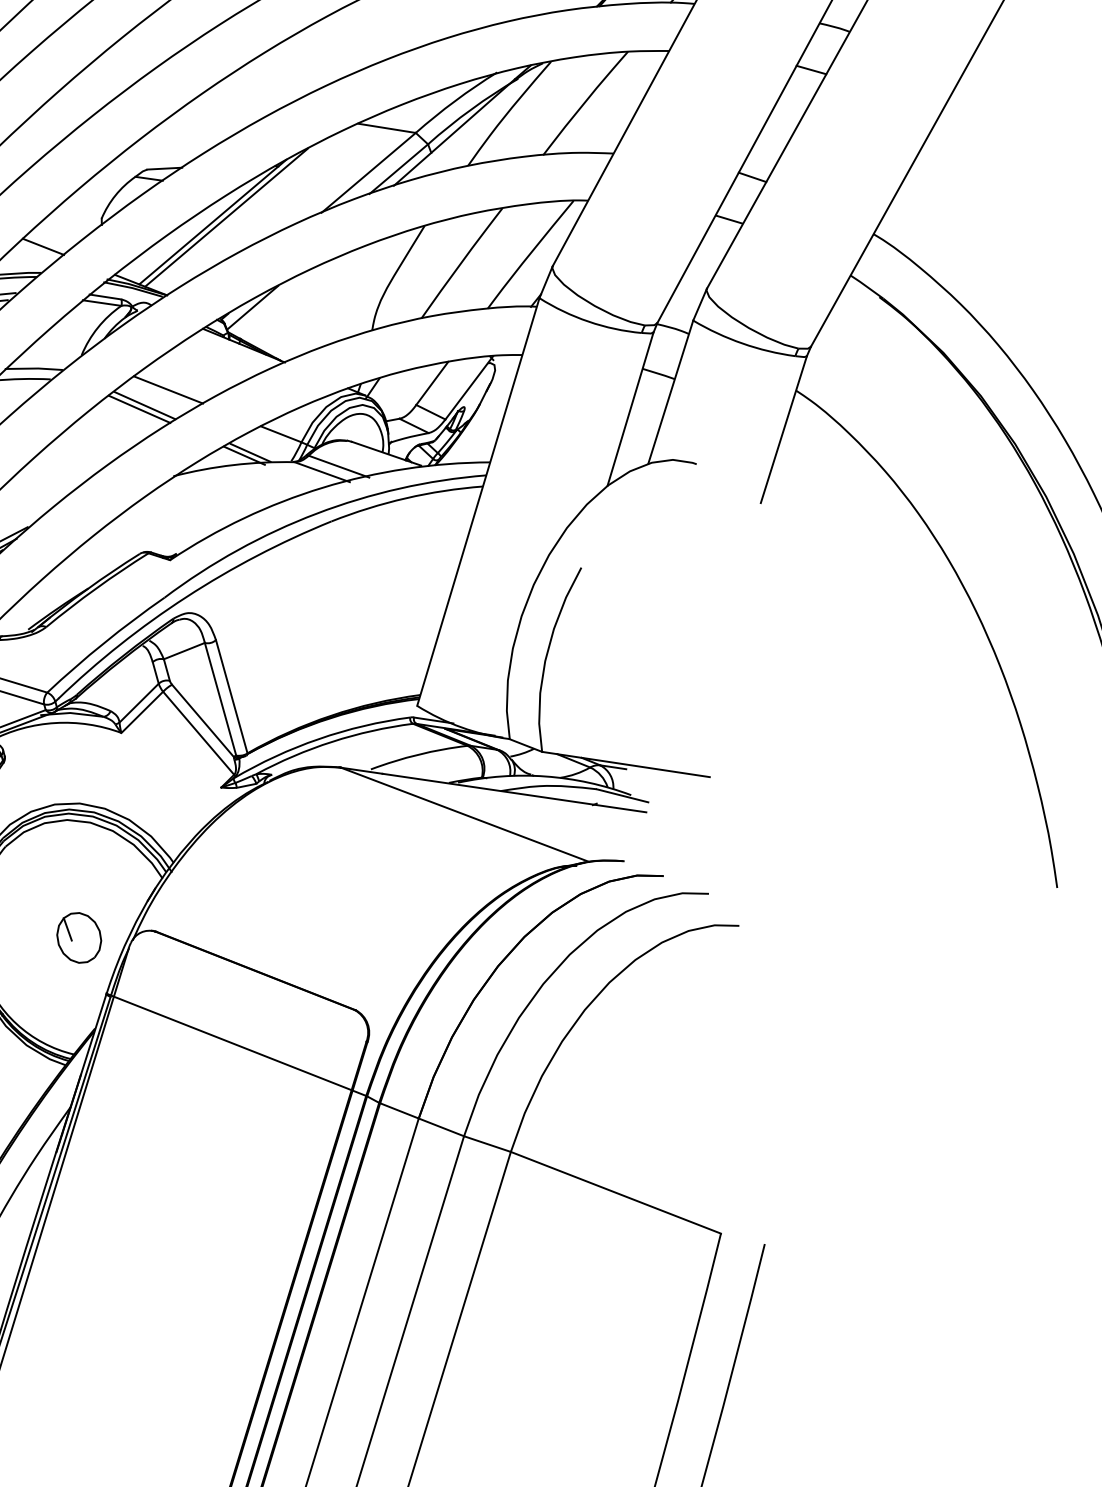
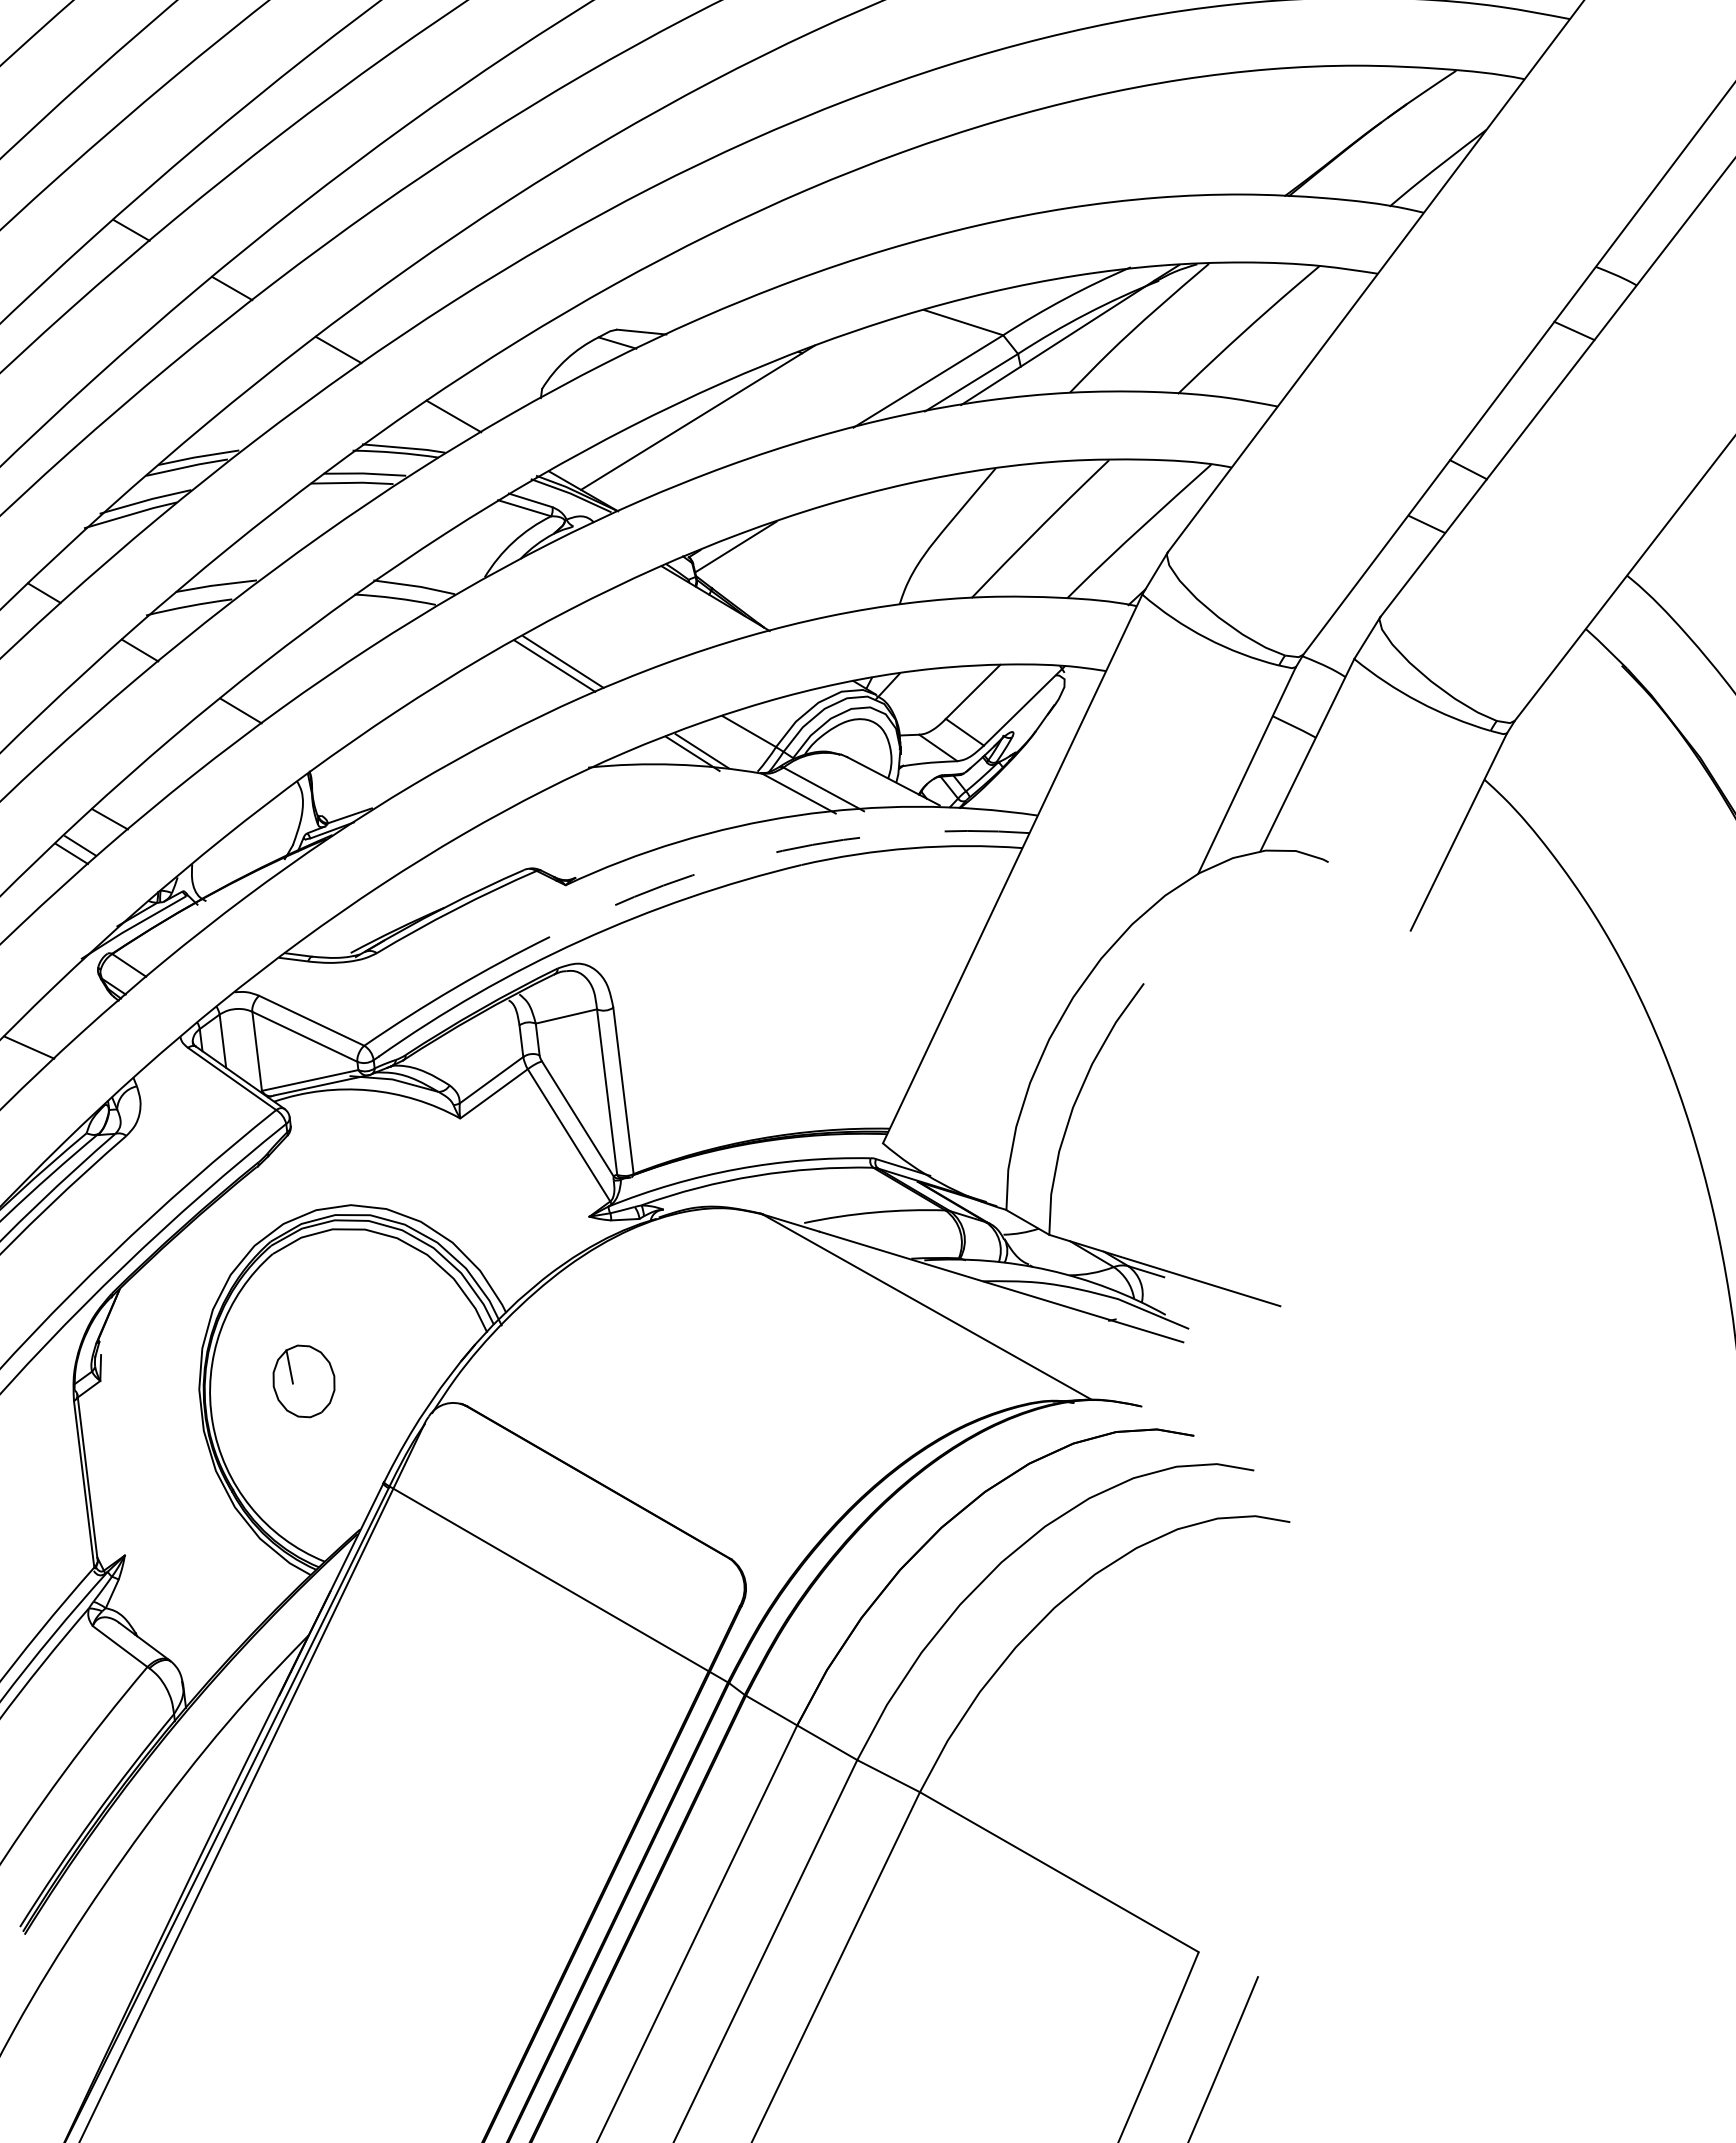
line: (226, 217) -> (717, 414), removed
line: (168, 389) -> (599, 644), removed
arc: (316, 513) -> (782, 850), solid -> dashed
part: (78, 938) -> (303, 1381), moved

